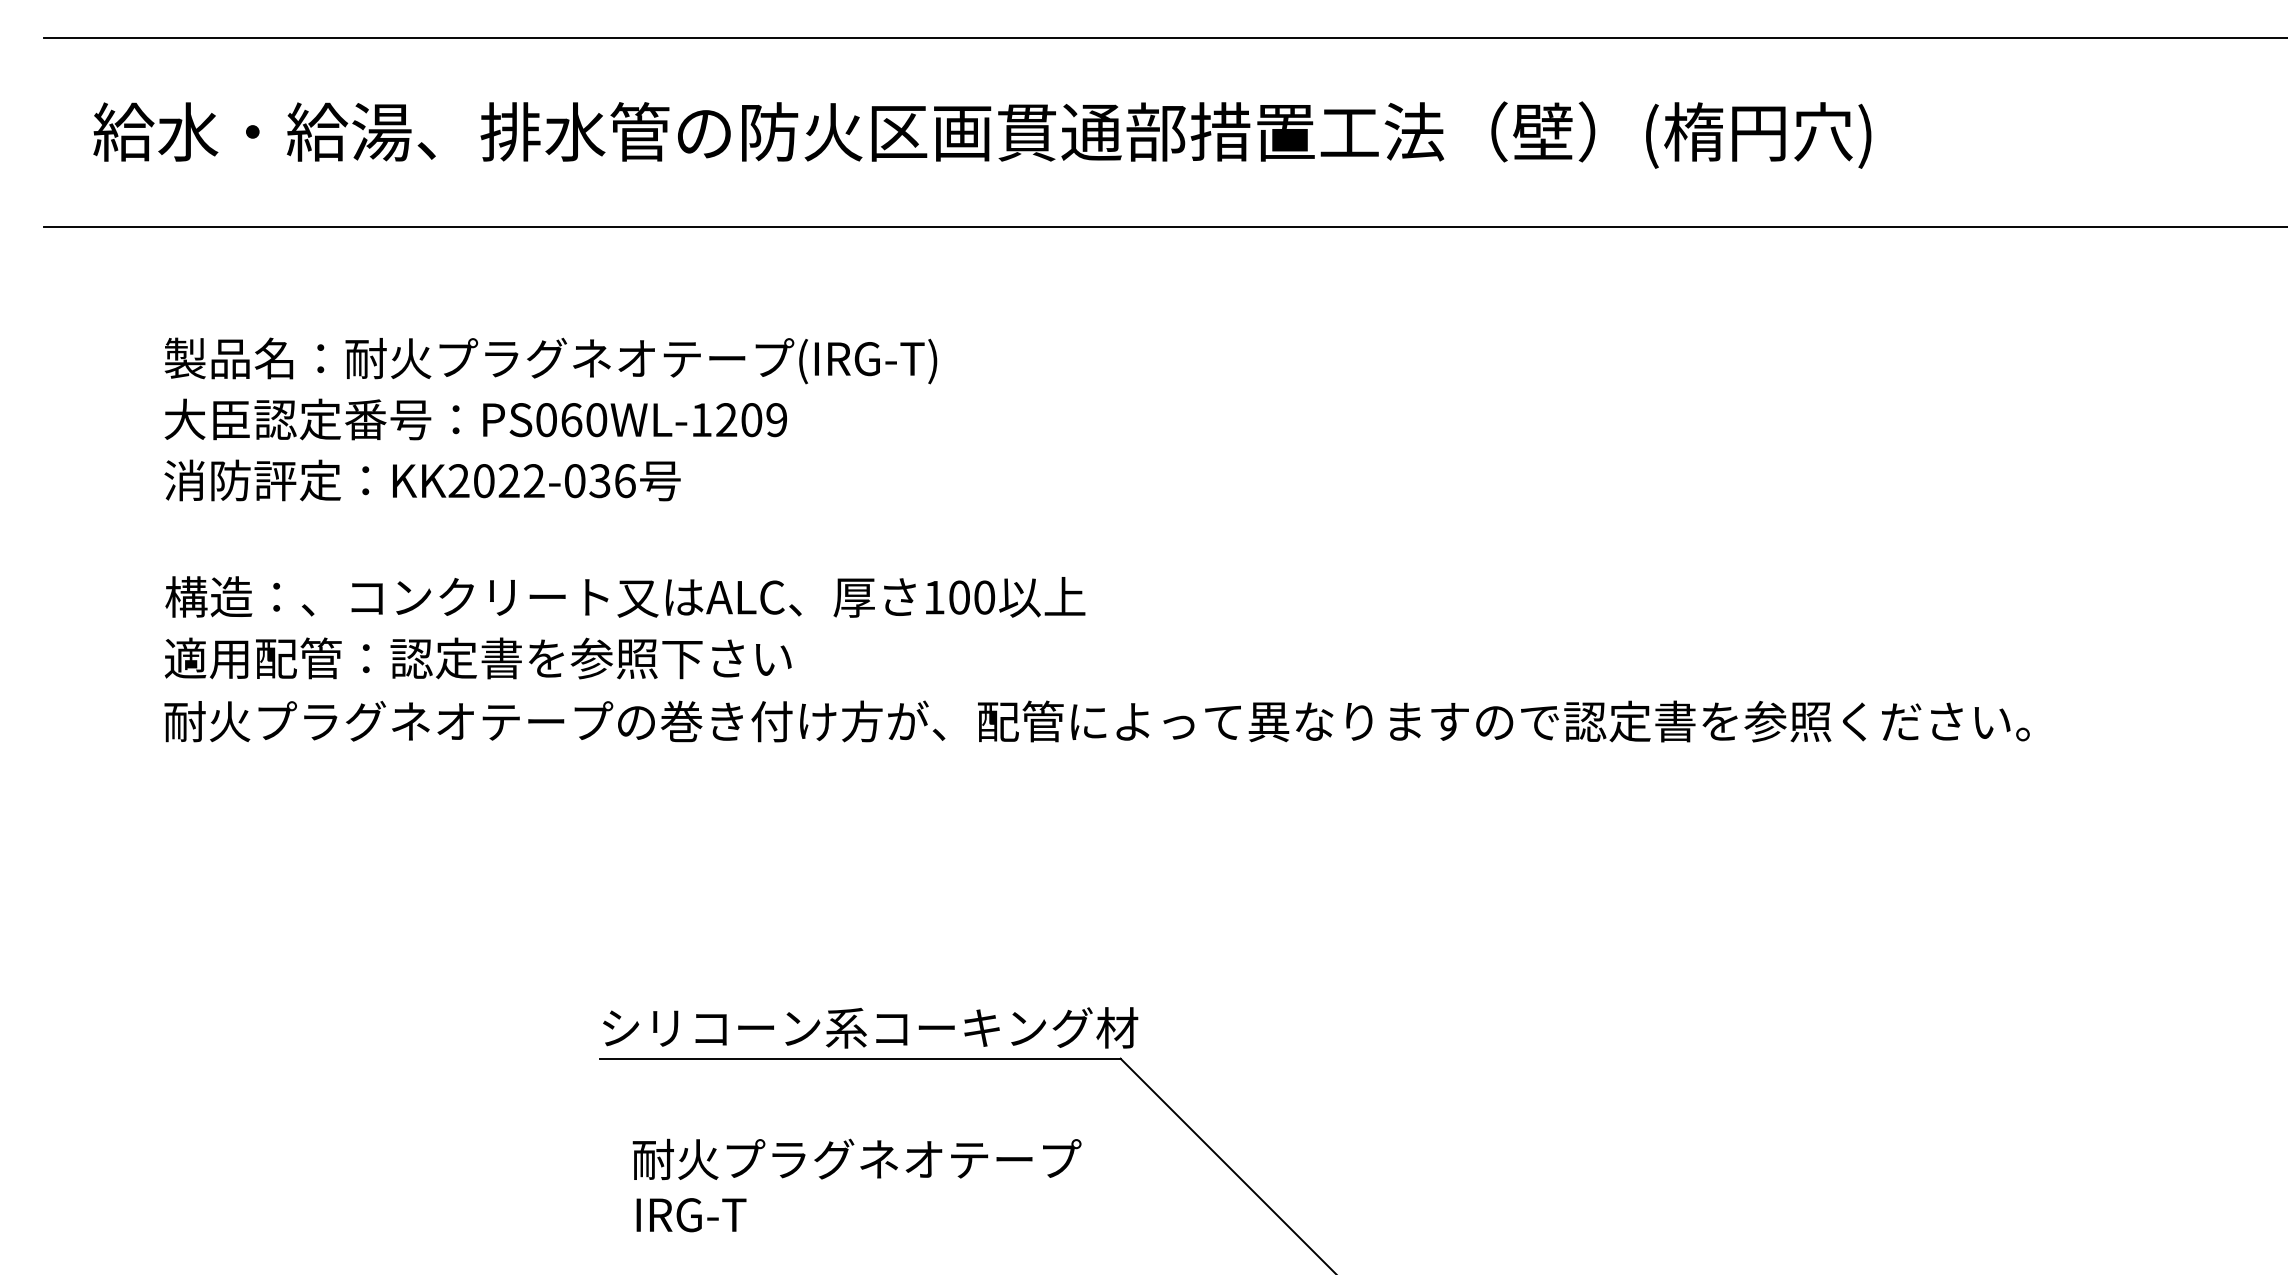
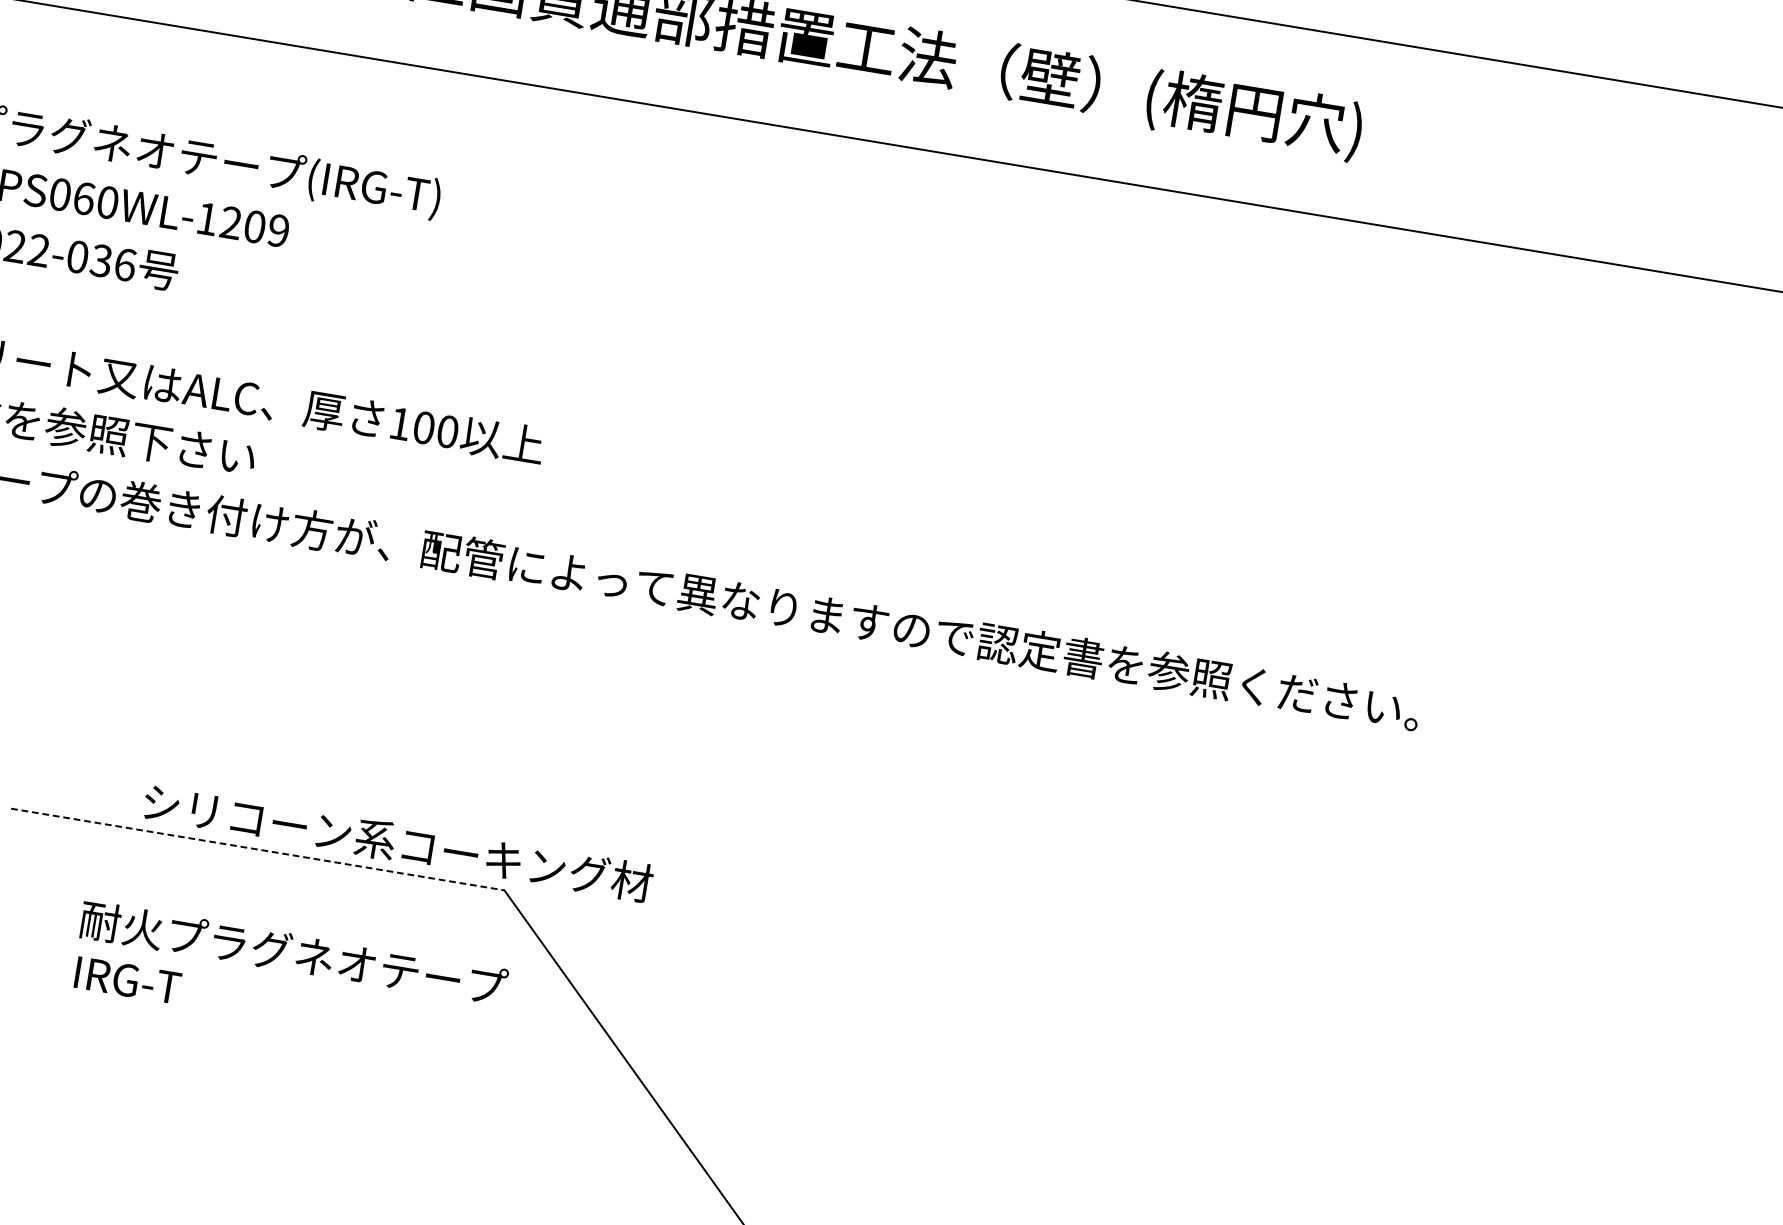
text: (870, 1027) -> (398, 842), moved
line: (860, 1058) -> (257, 849), solid -> dashed
text: (856, 1185) -> (289, 978), moved

